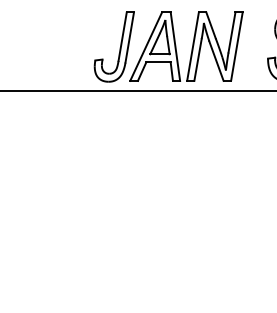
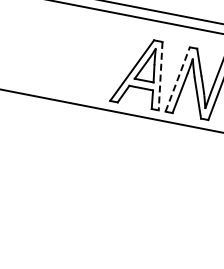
line: (175, 46) -> (160, 76), solid -> dashed
line: (193, 46) -> (178, 79), solid -> dashed
part: (119, 47) -> (106, 66), removed

